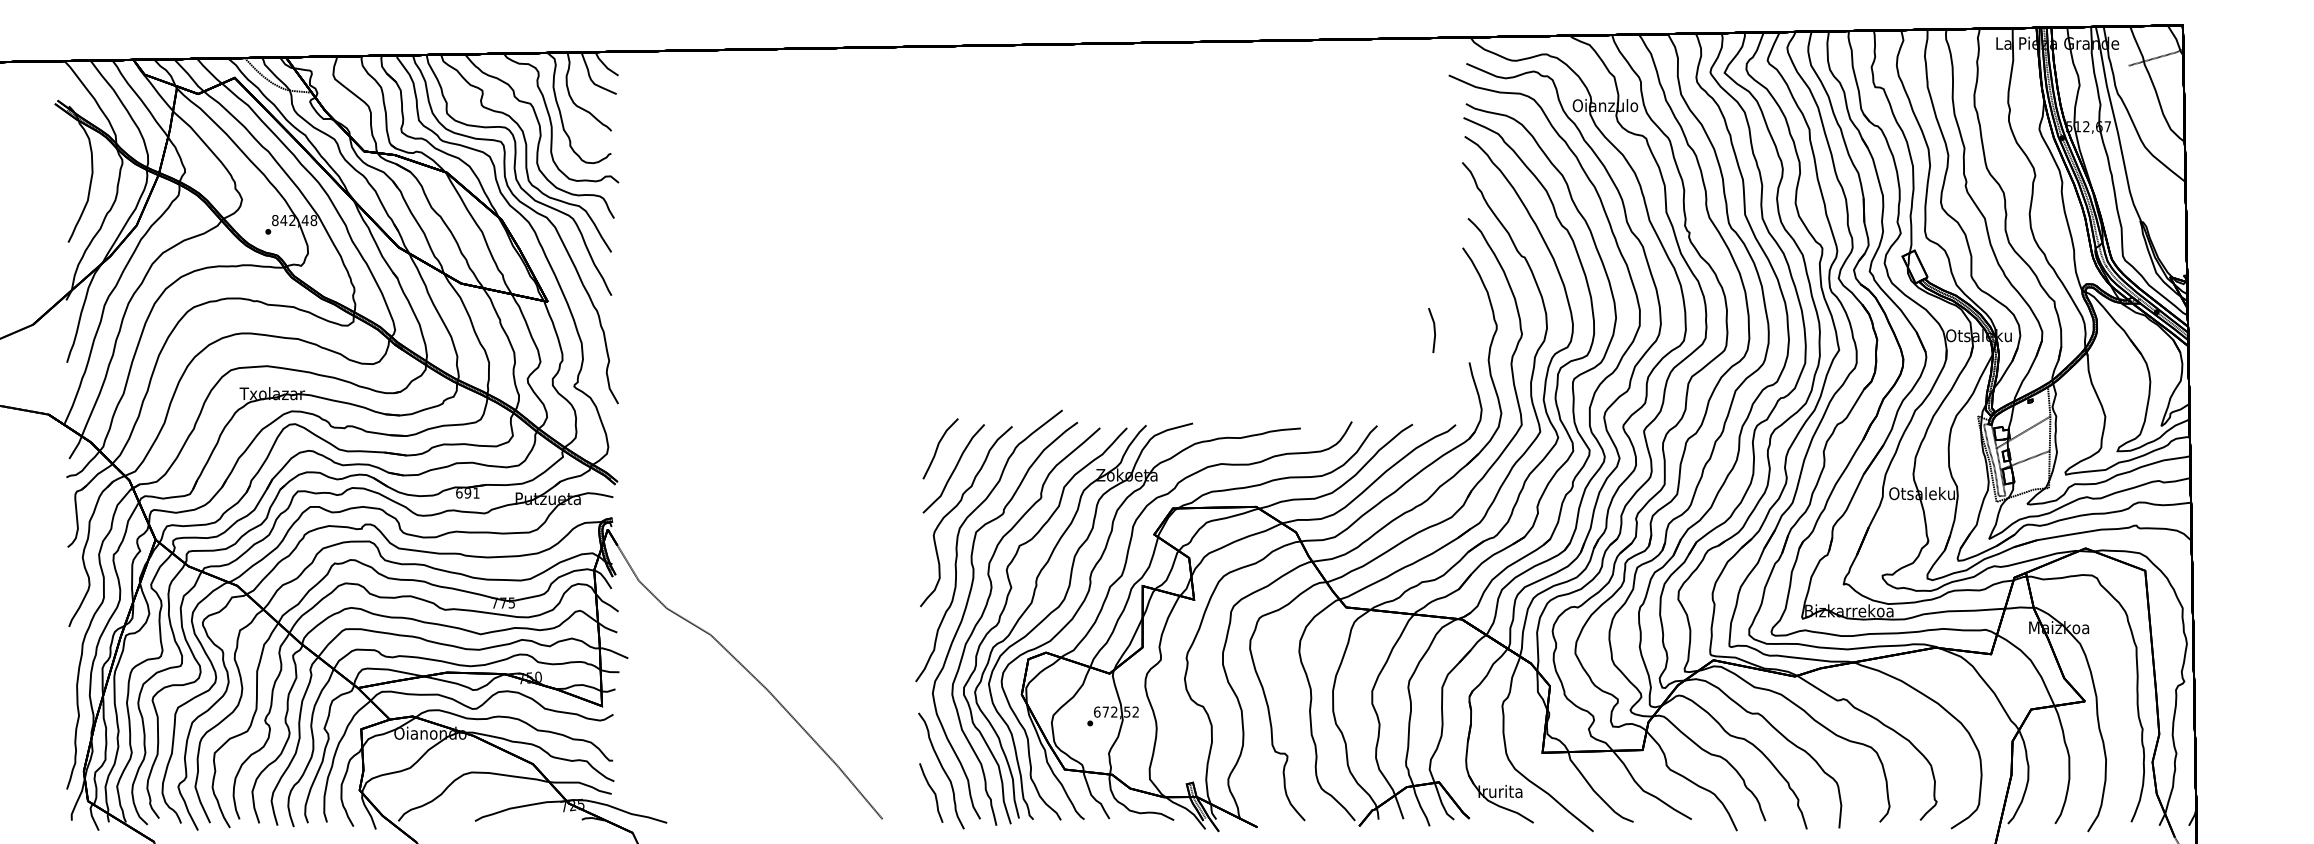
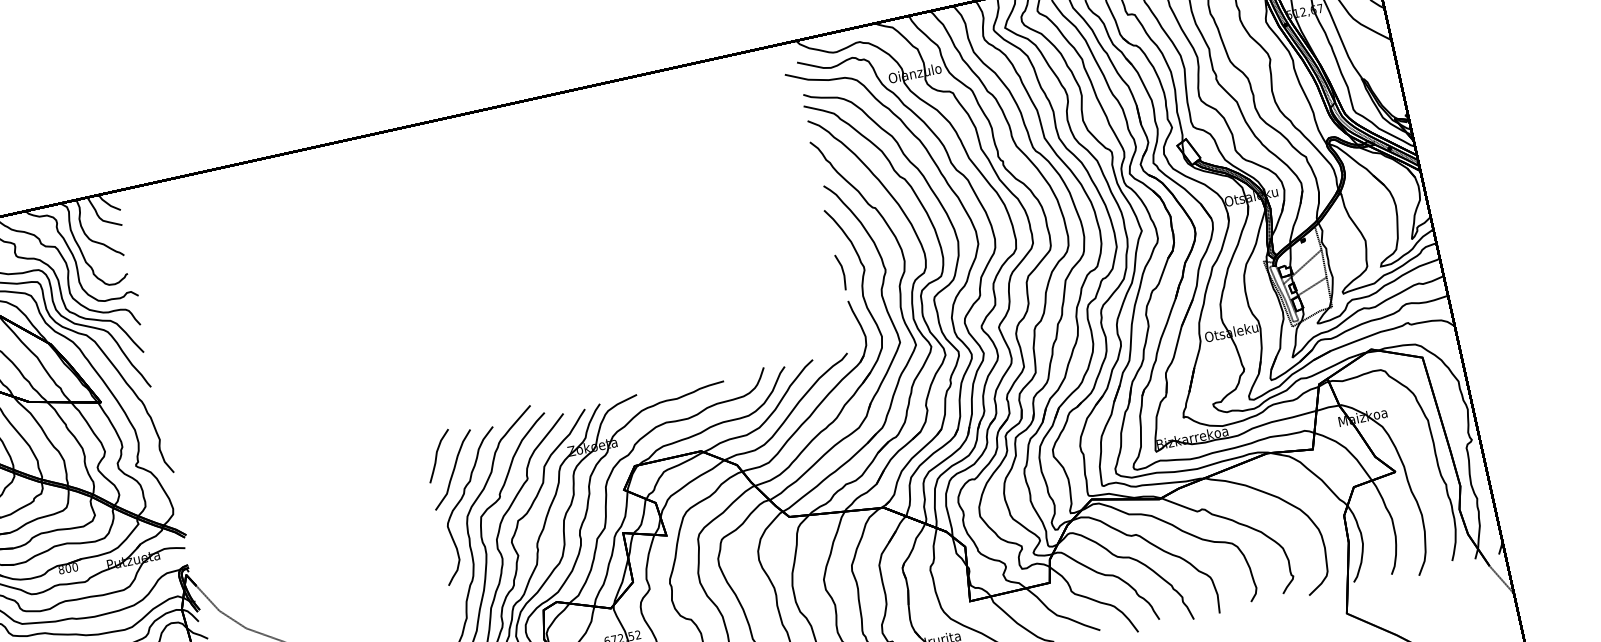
line: (1433, 330) -> (842, 272), moved
text: (467, 493) -> (68, 568), 691 -> 800

